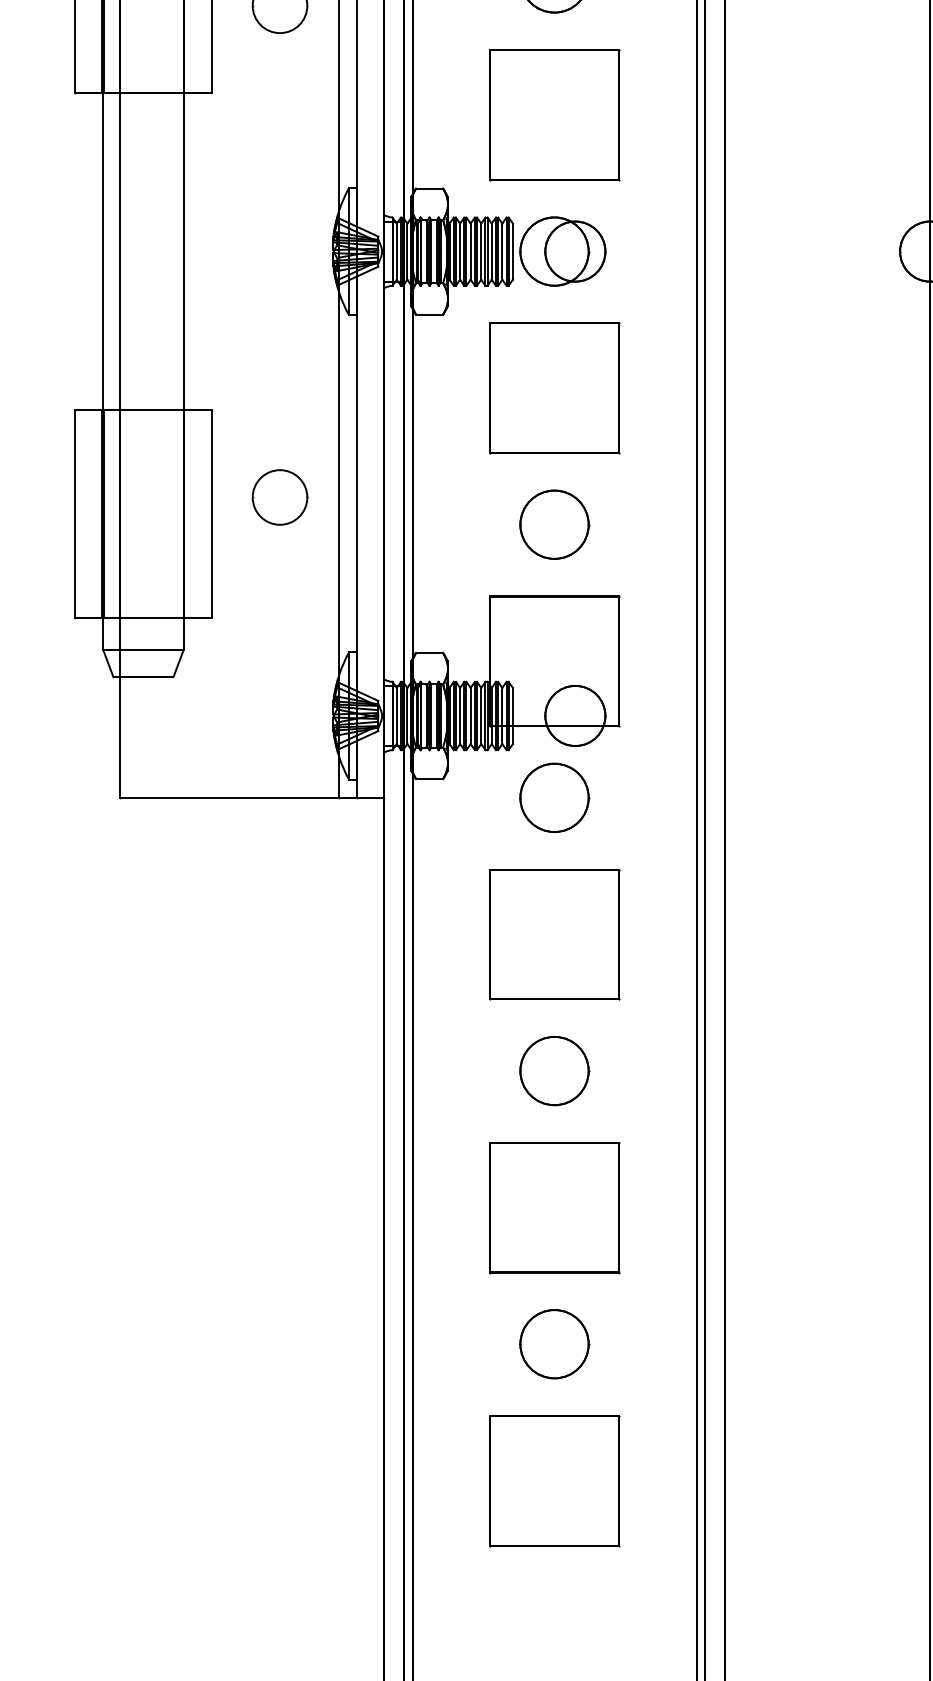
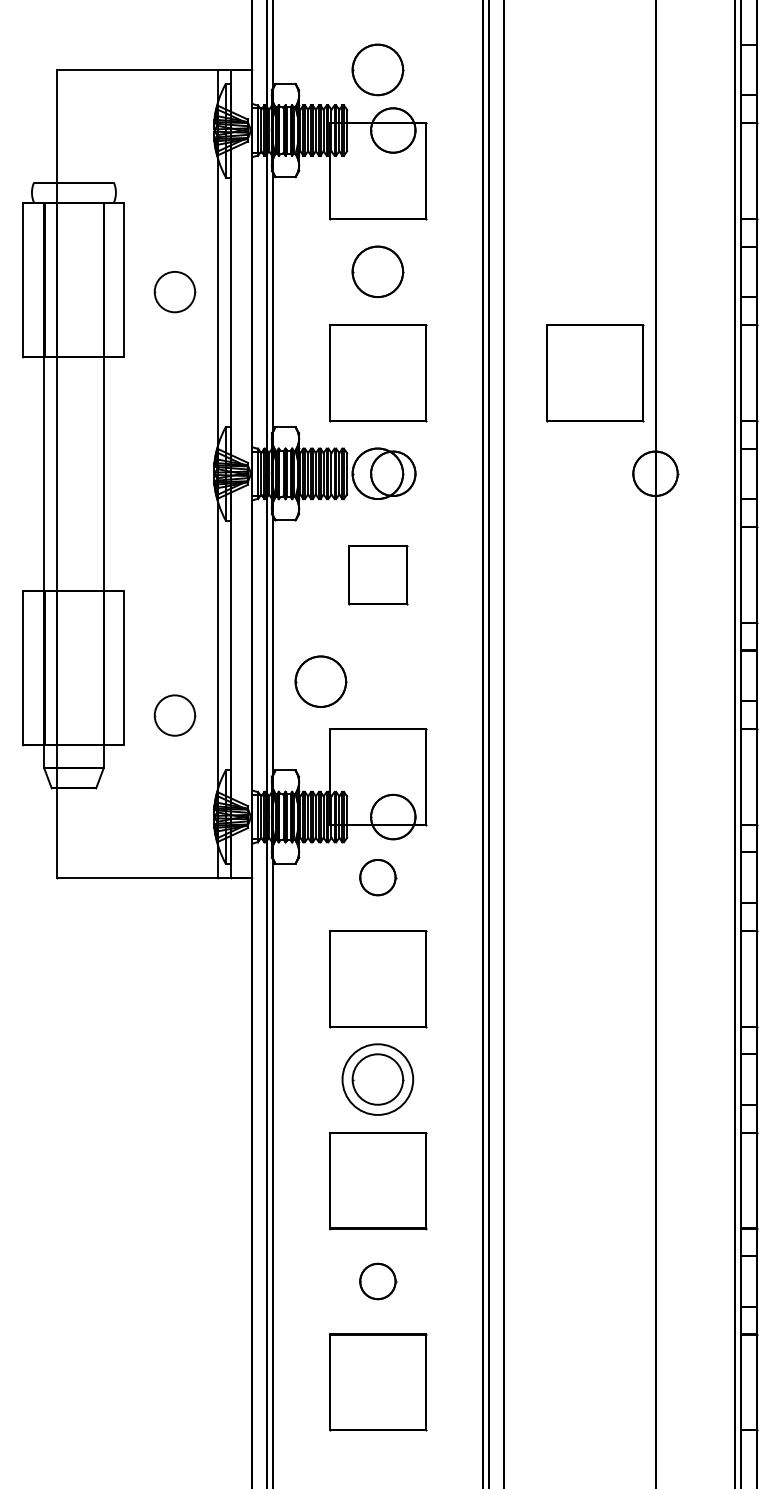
part: (848, 115) -> (595, 373), added
part: (555, 389) -> (378, 575), size x0.6
part: (279, 497) -> (174, 715), moved
part: (554, 524) -> (320, 681), moved
part: (554, 797) -> (377, 877), size x0.7
circle: (554, 1070) -> (377, 1079), size x1.4
part: (554, 1344) -> (377, 1281), size x0.7

